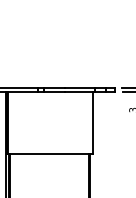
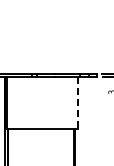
line: (92, 123) -> (77, 103), solid -> dashed

